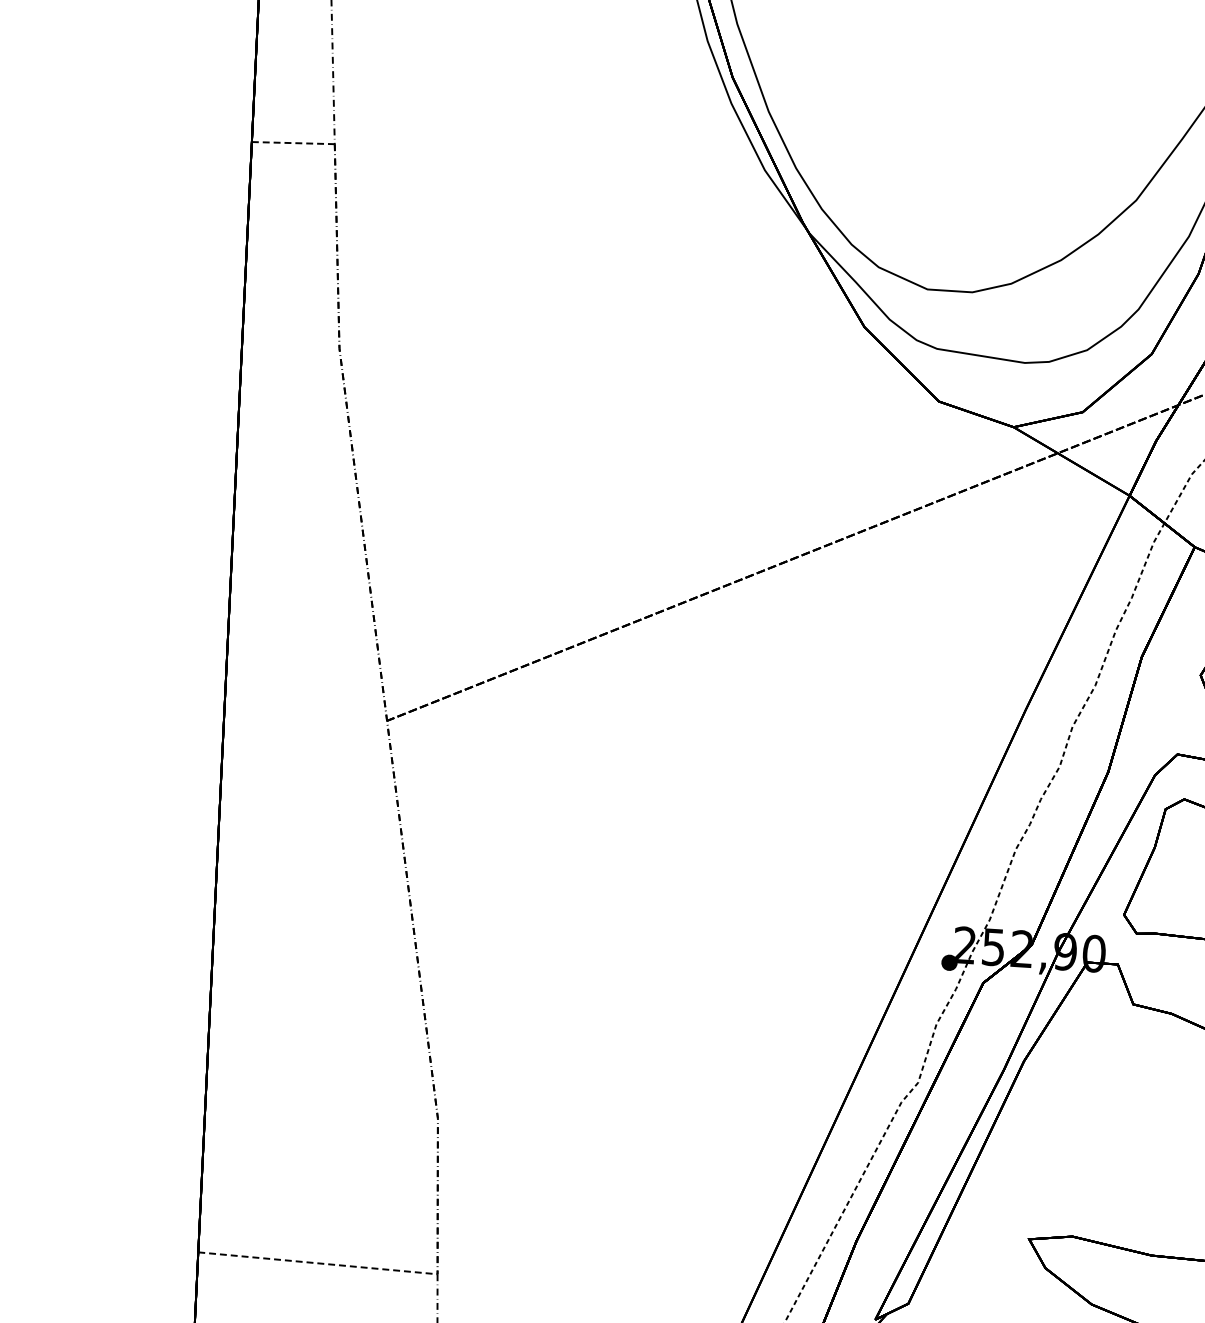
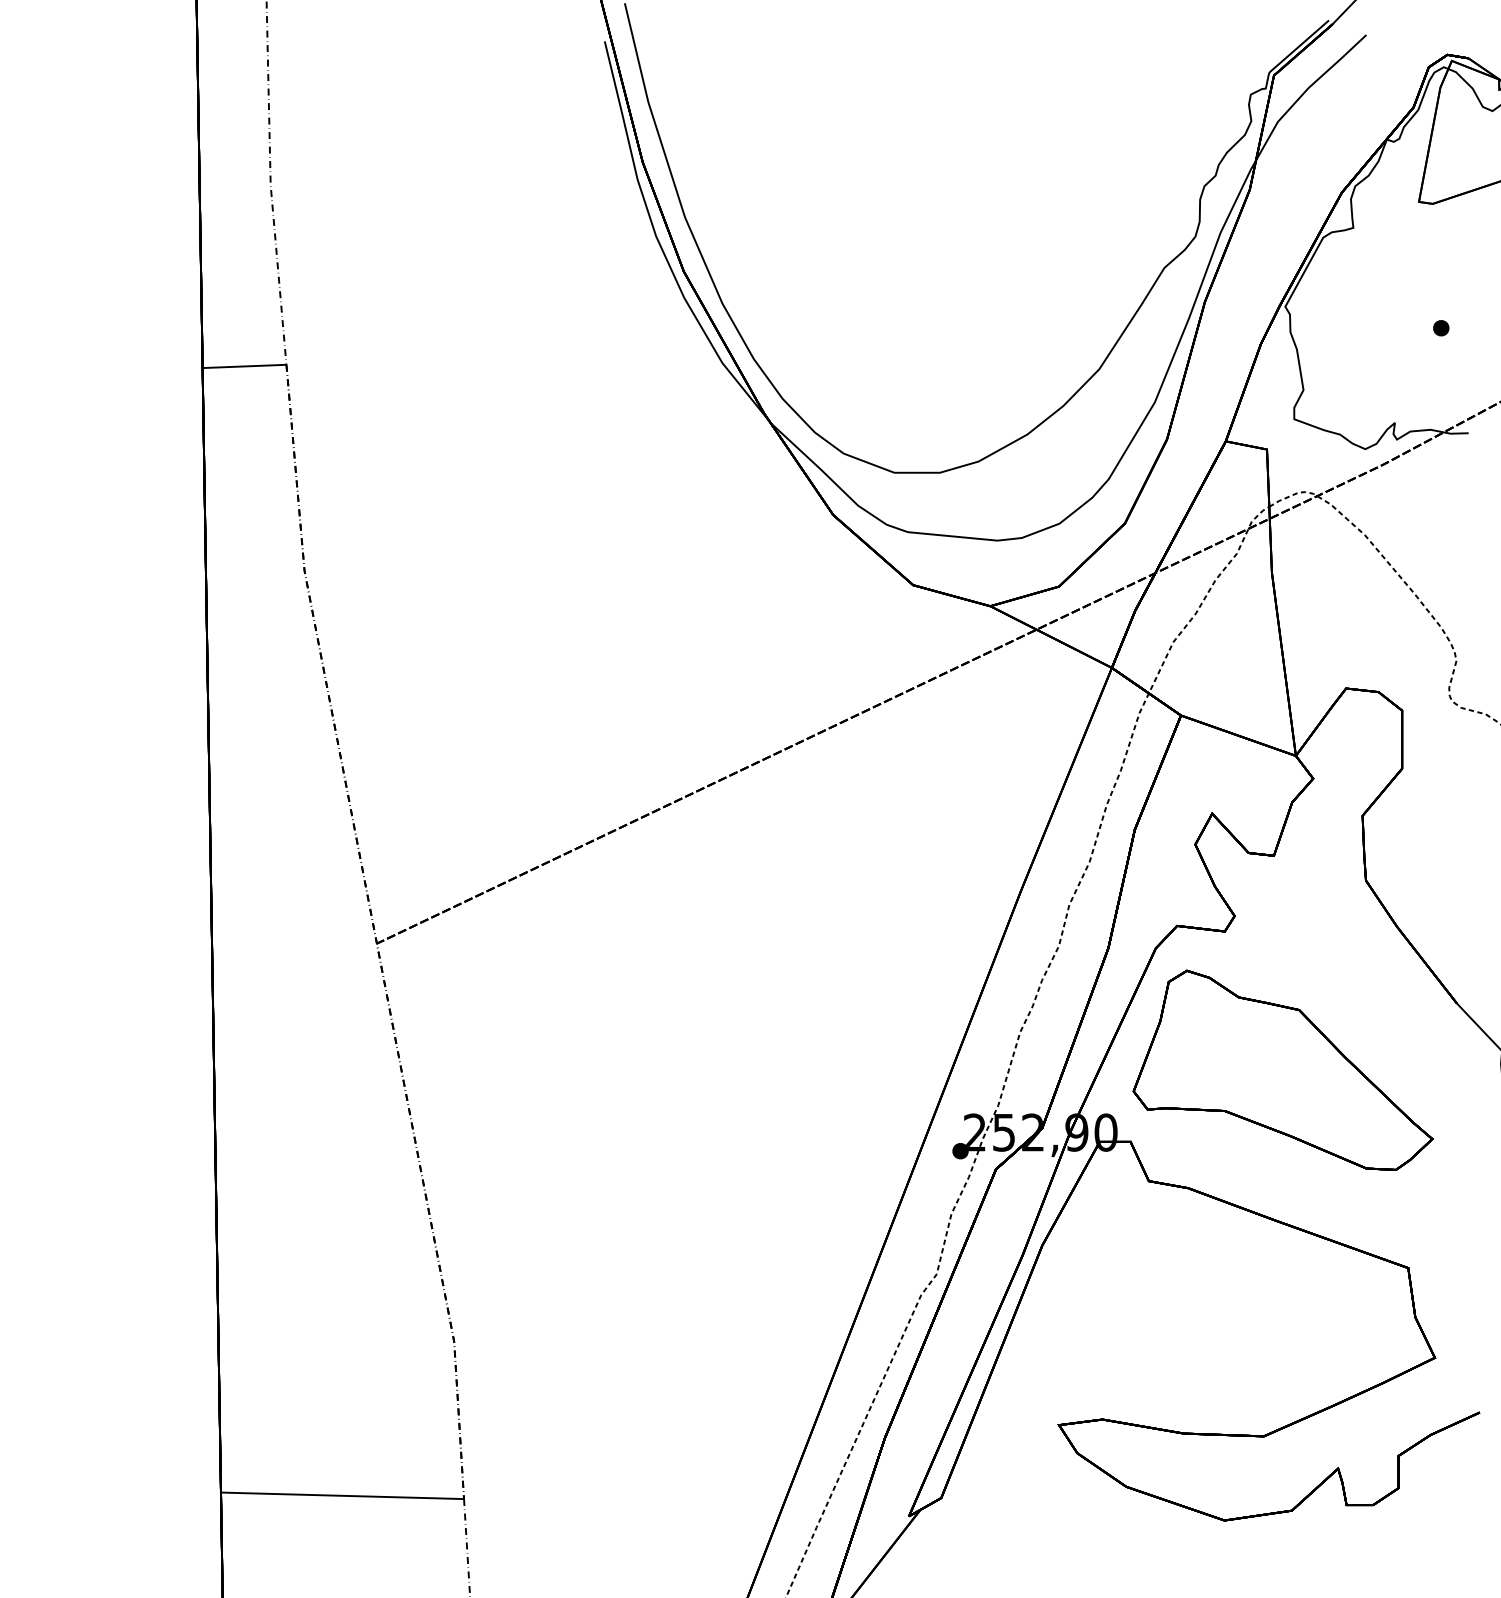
line: (293, 143) -> (244, 366), dashed -> solid
line: (317, 1263) -> (342, 1495), dashed -> solid

